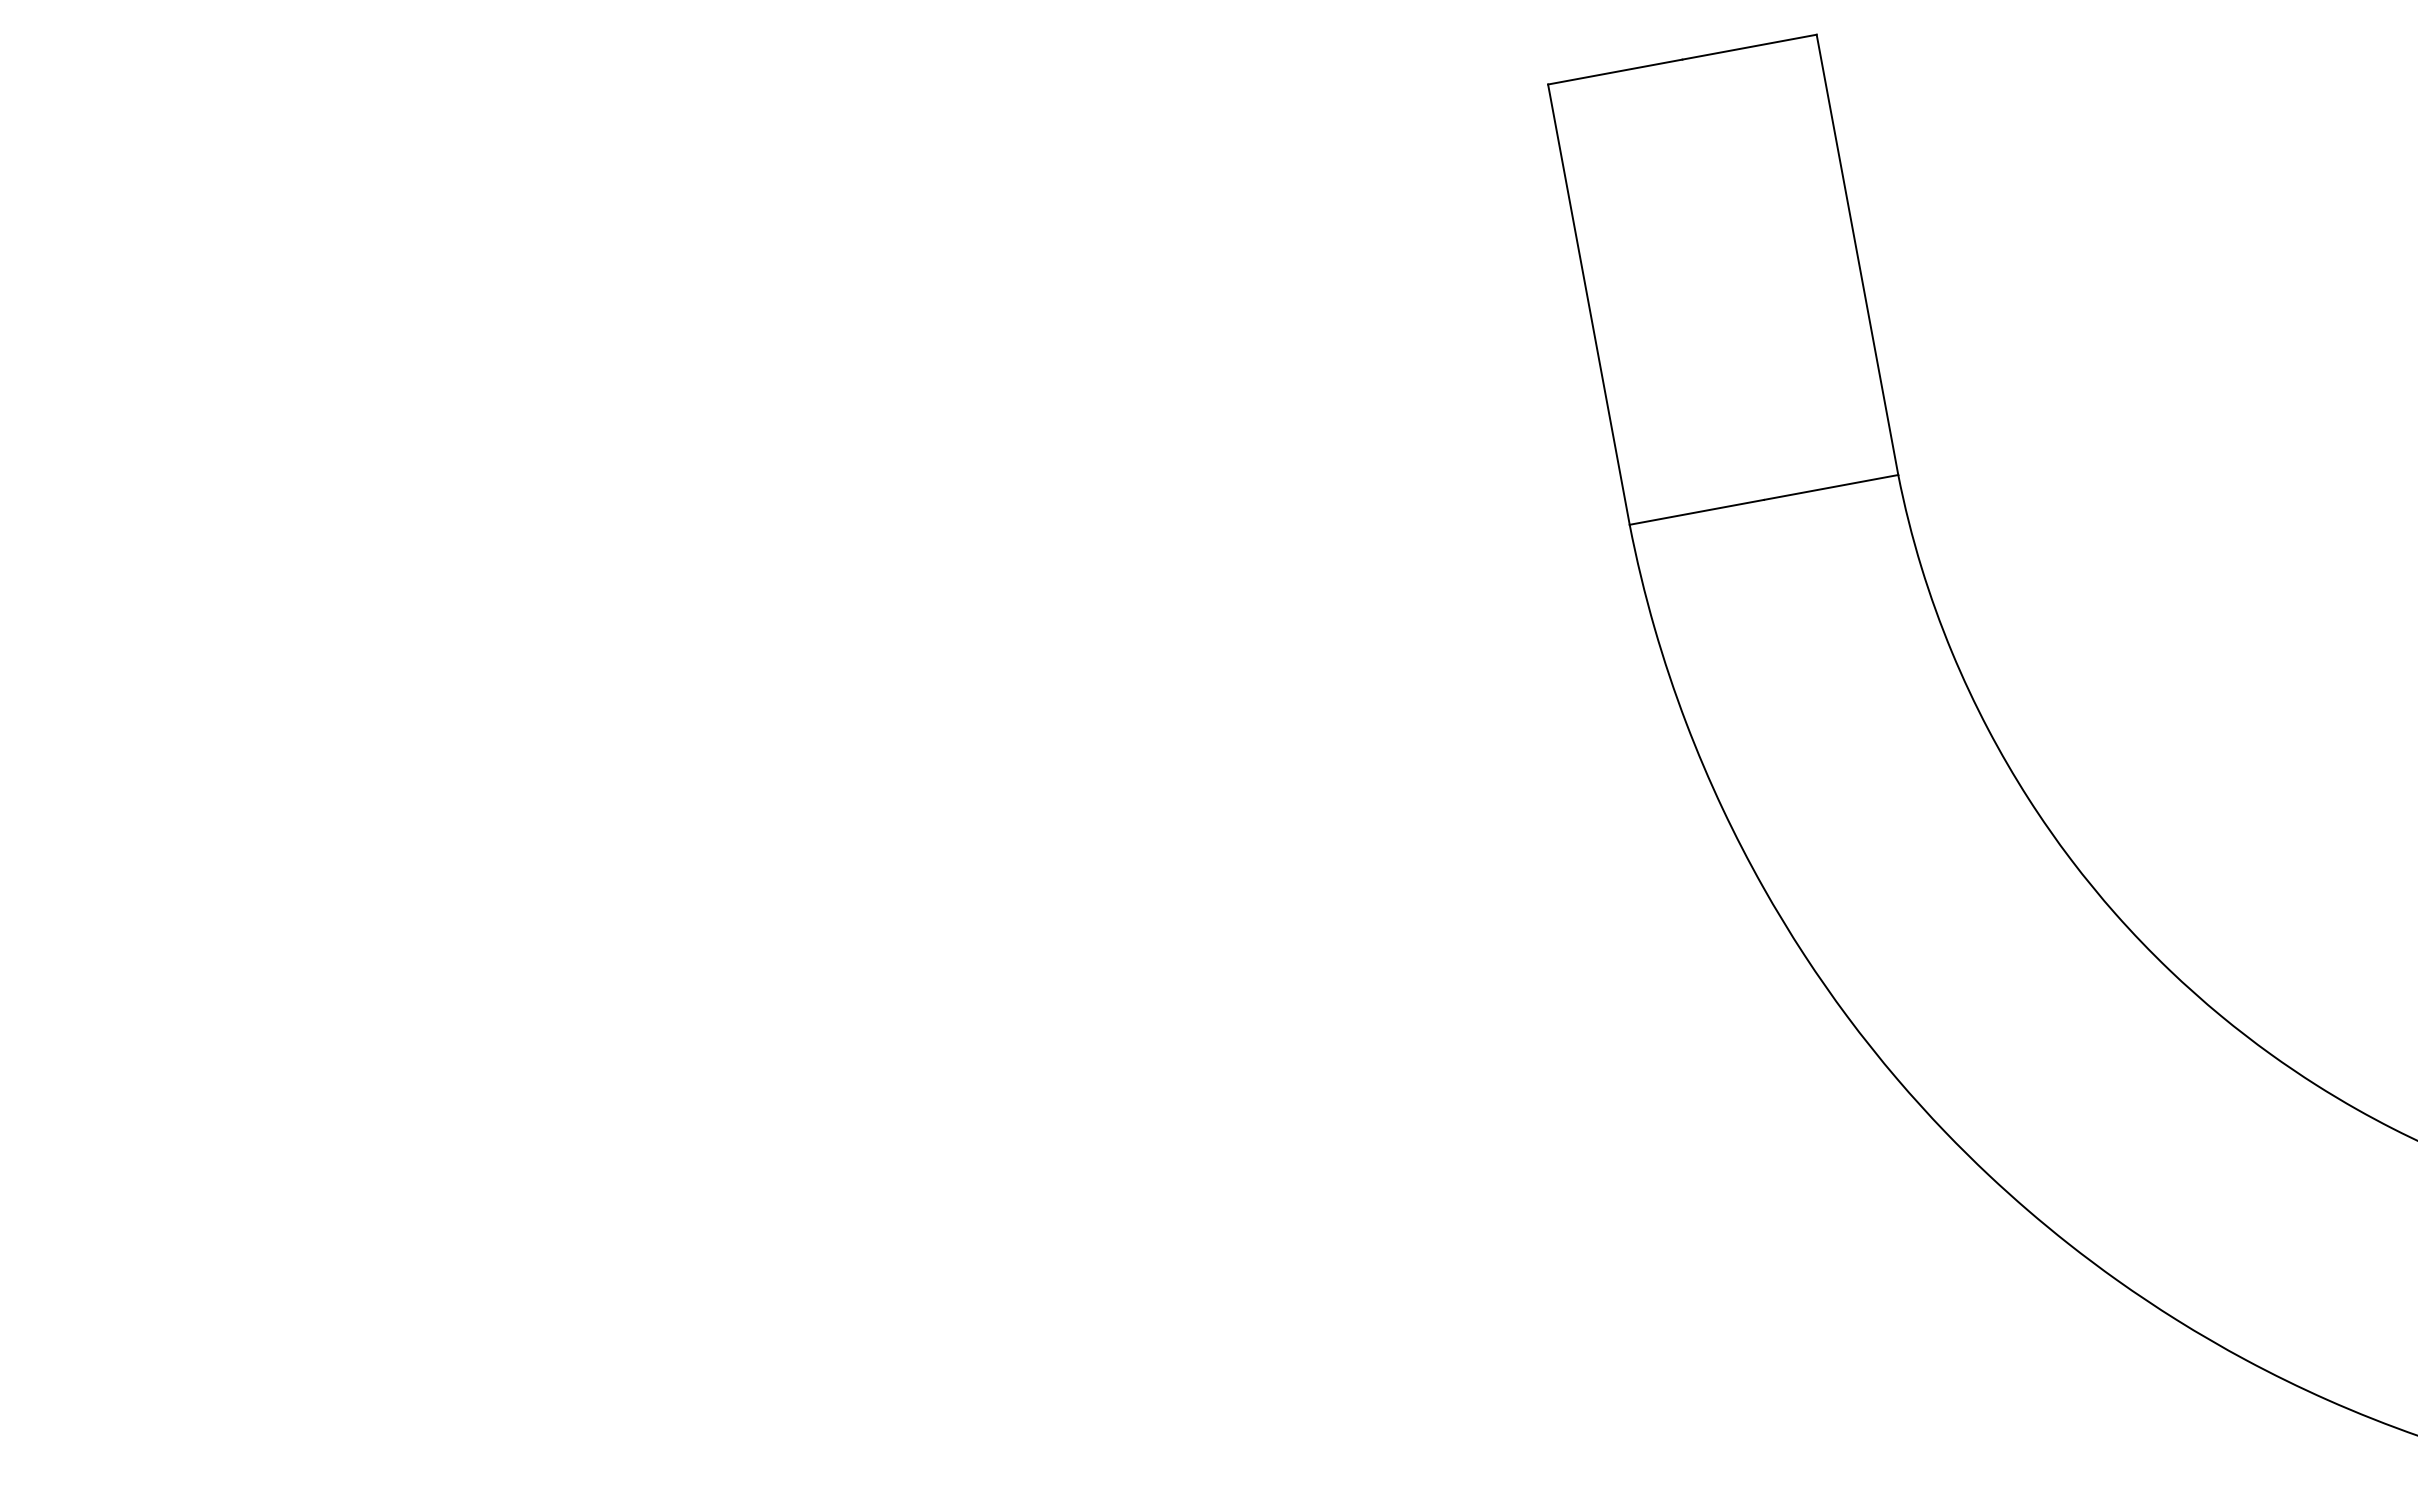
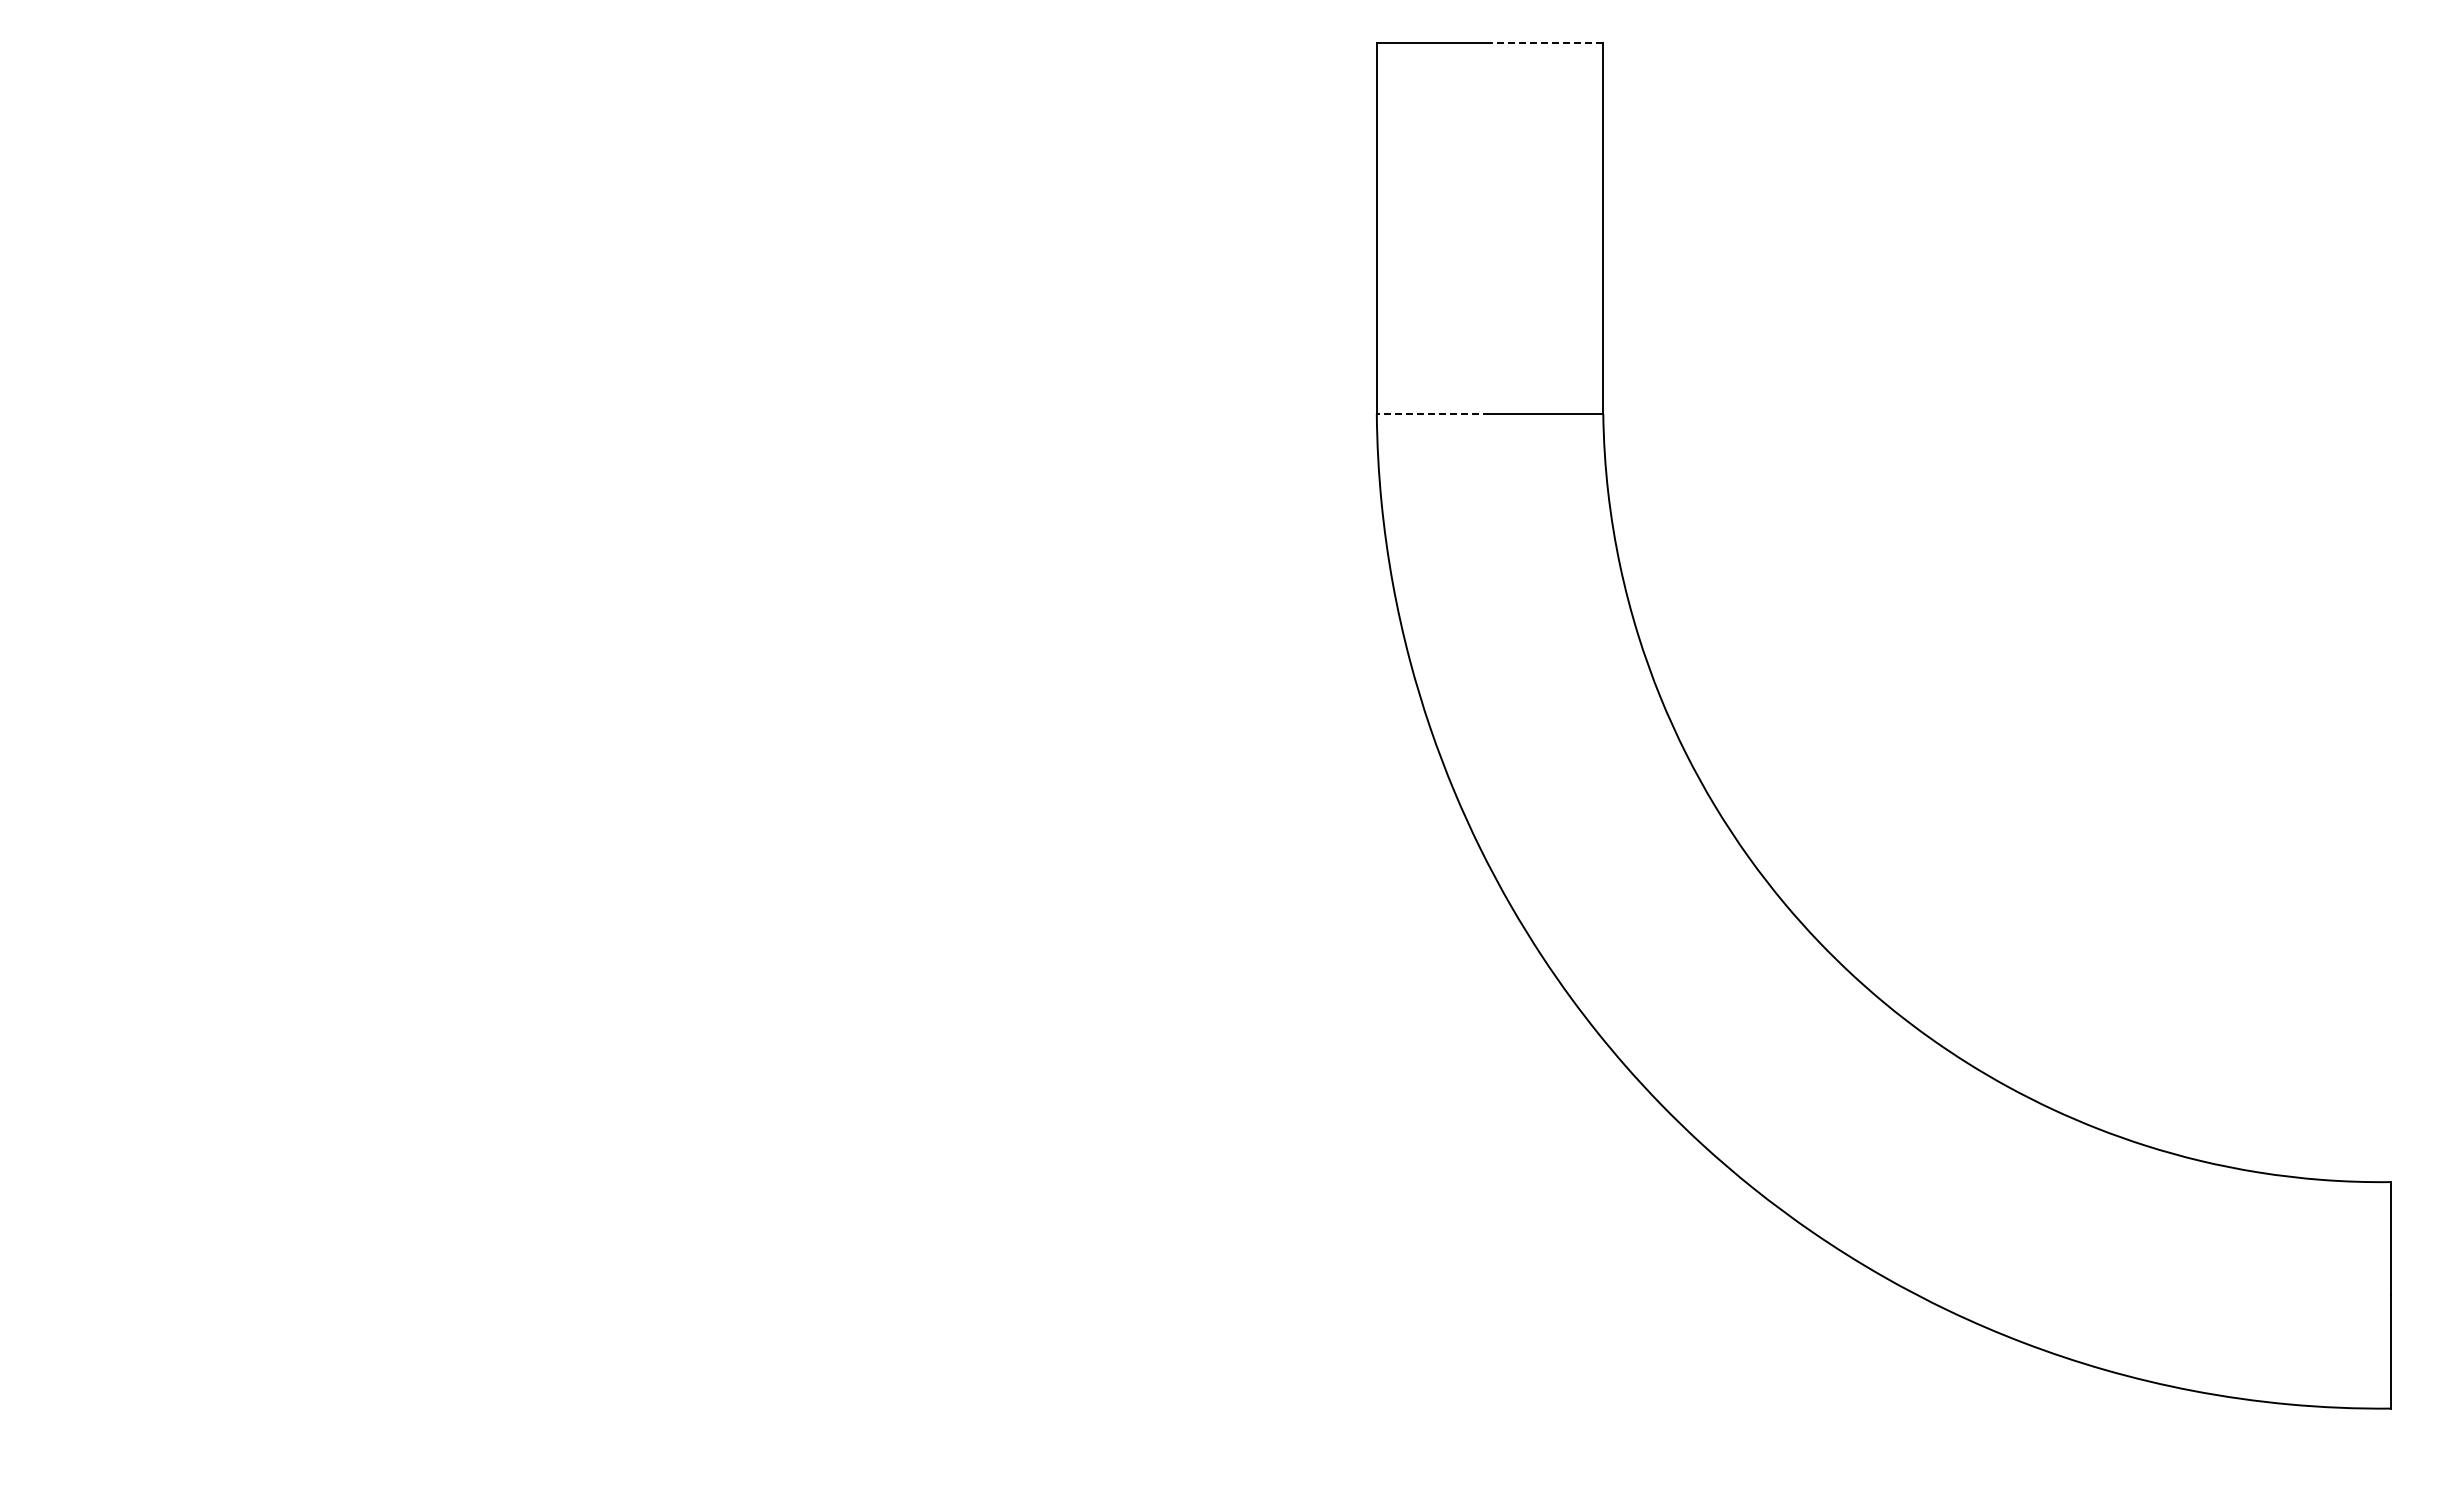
line: (1749, 47) -> (1546, 42), solid -> dashed
line: (1696, 511) -> (1433, 413), solid -> dashed

